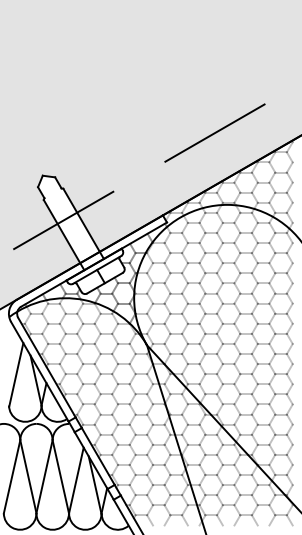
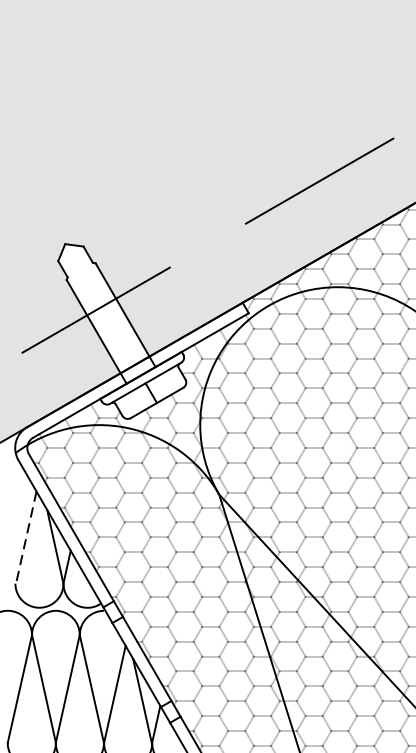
hatch: (96, 278) -> (144, 395), removed
line: (16, 374) -> (26, 537), solid -> dashed

